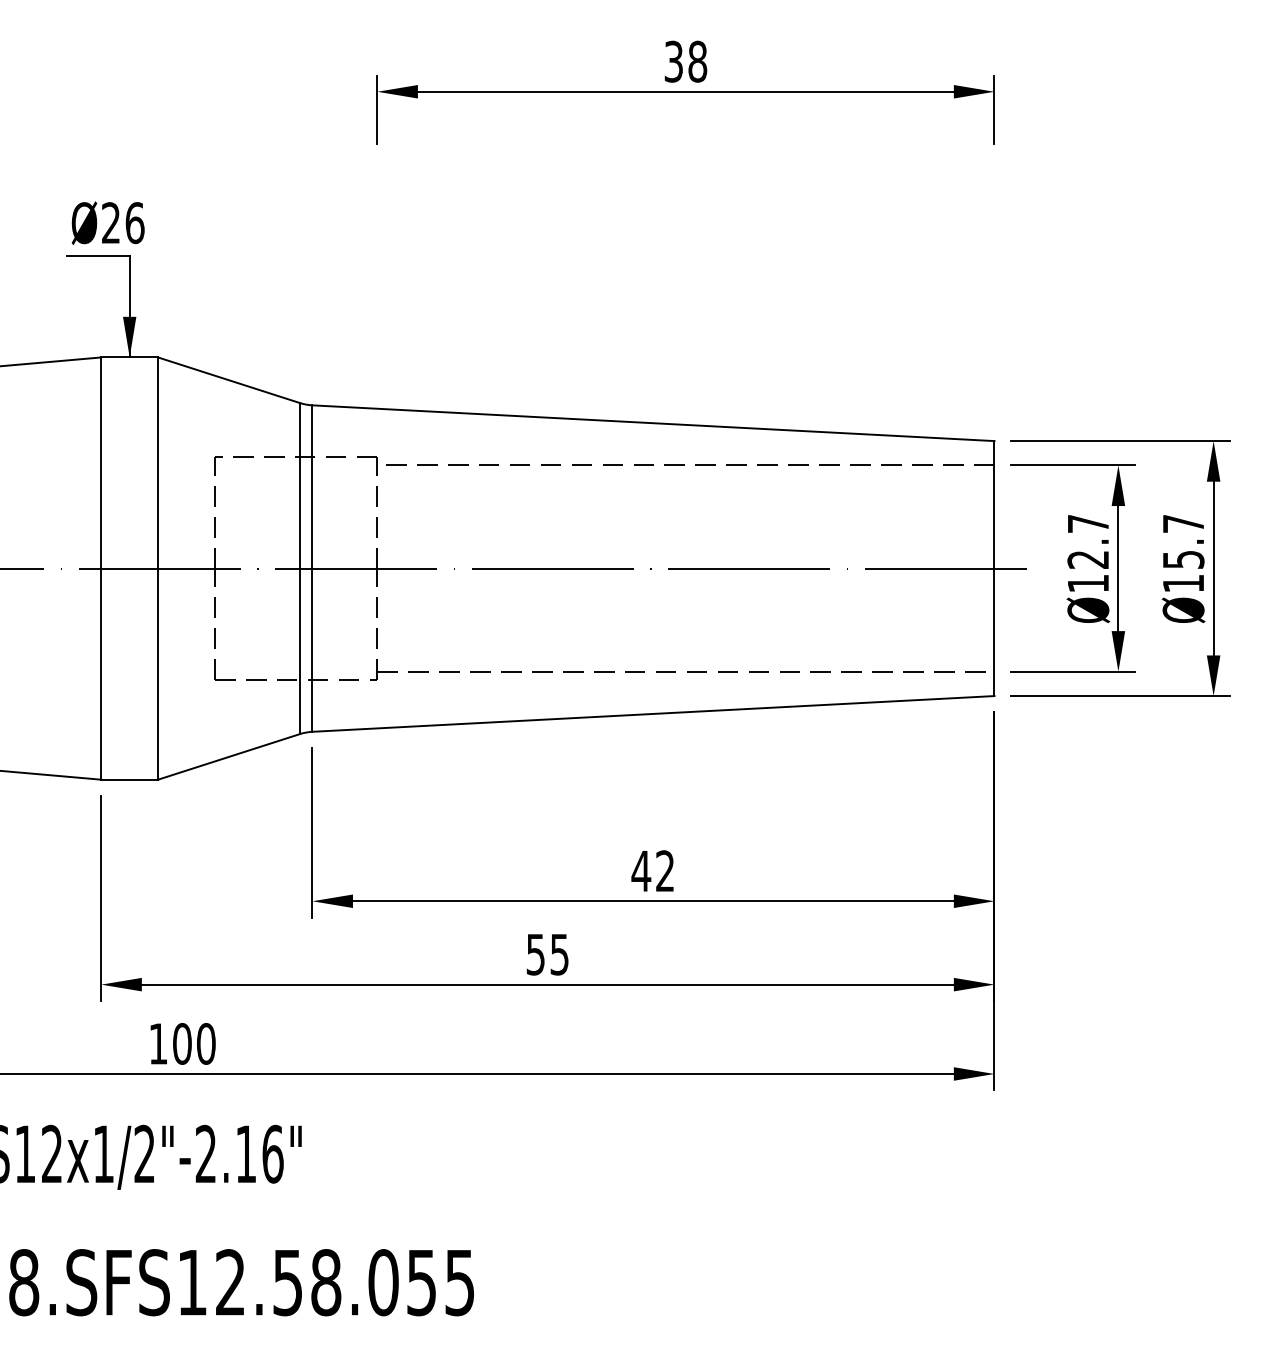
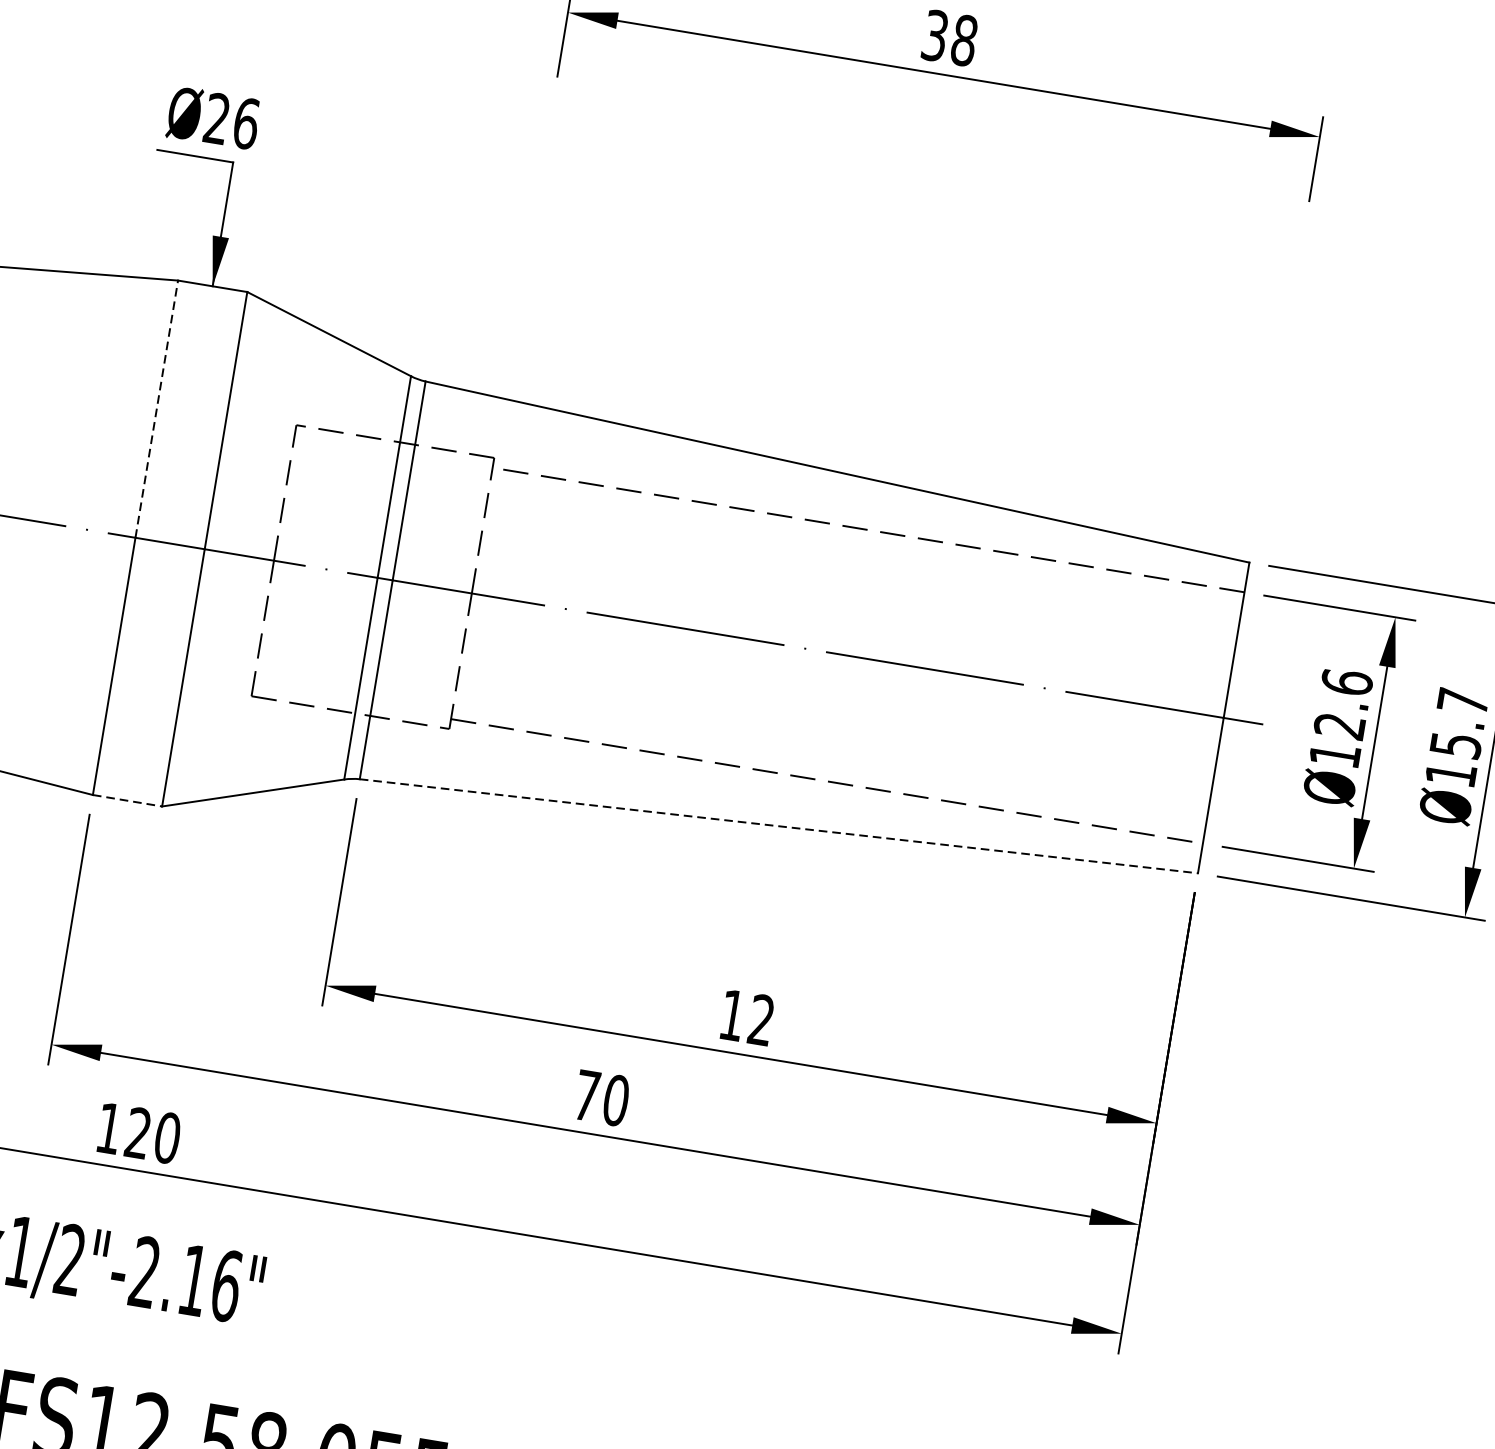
line: (101, 463) -> (156, 409), solid -> dashed
text: (1088, 523) -> (1347, 681), Ø12.7 -> Ø12.6
line: (653, 713) -> (779, 825), solid -> dashed
line: (130, 779) -> (128, 800), solid -> dashed
text: (641, 871) -> (732, 1015), 42 -> 12
text: (547, 954) -> (601, 1097), 55 -> 70
text: (182, 1043) -> (138, 1132), 100 -> 120

